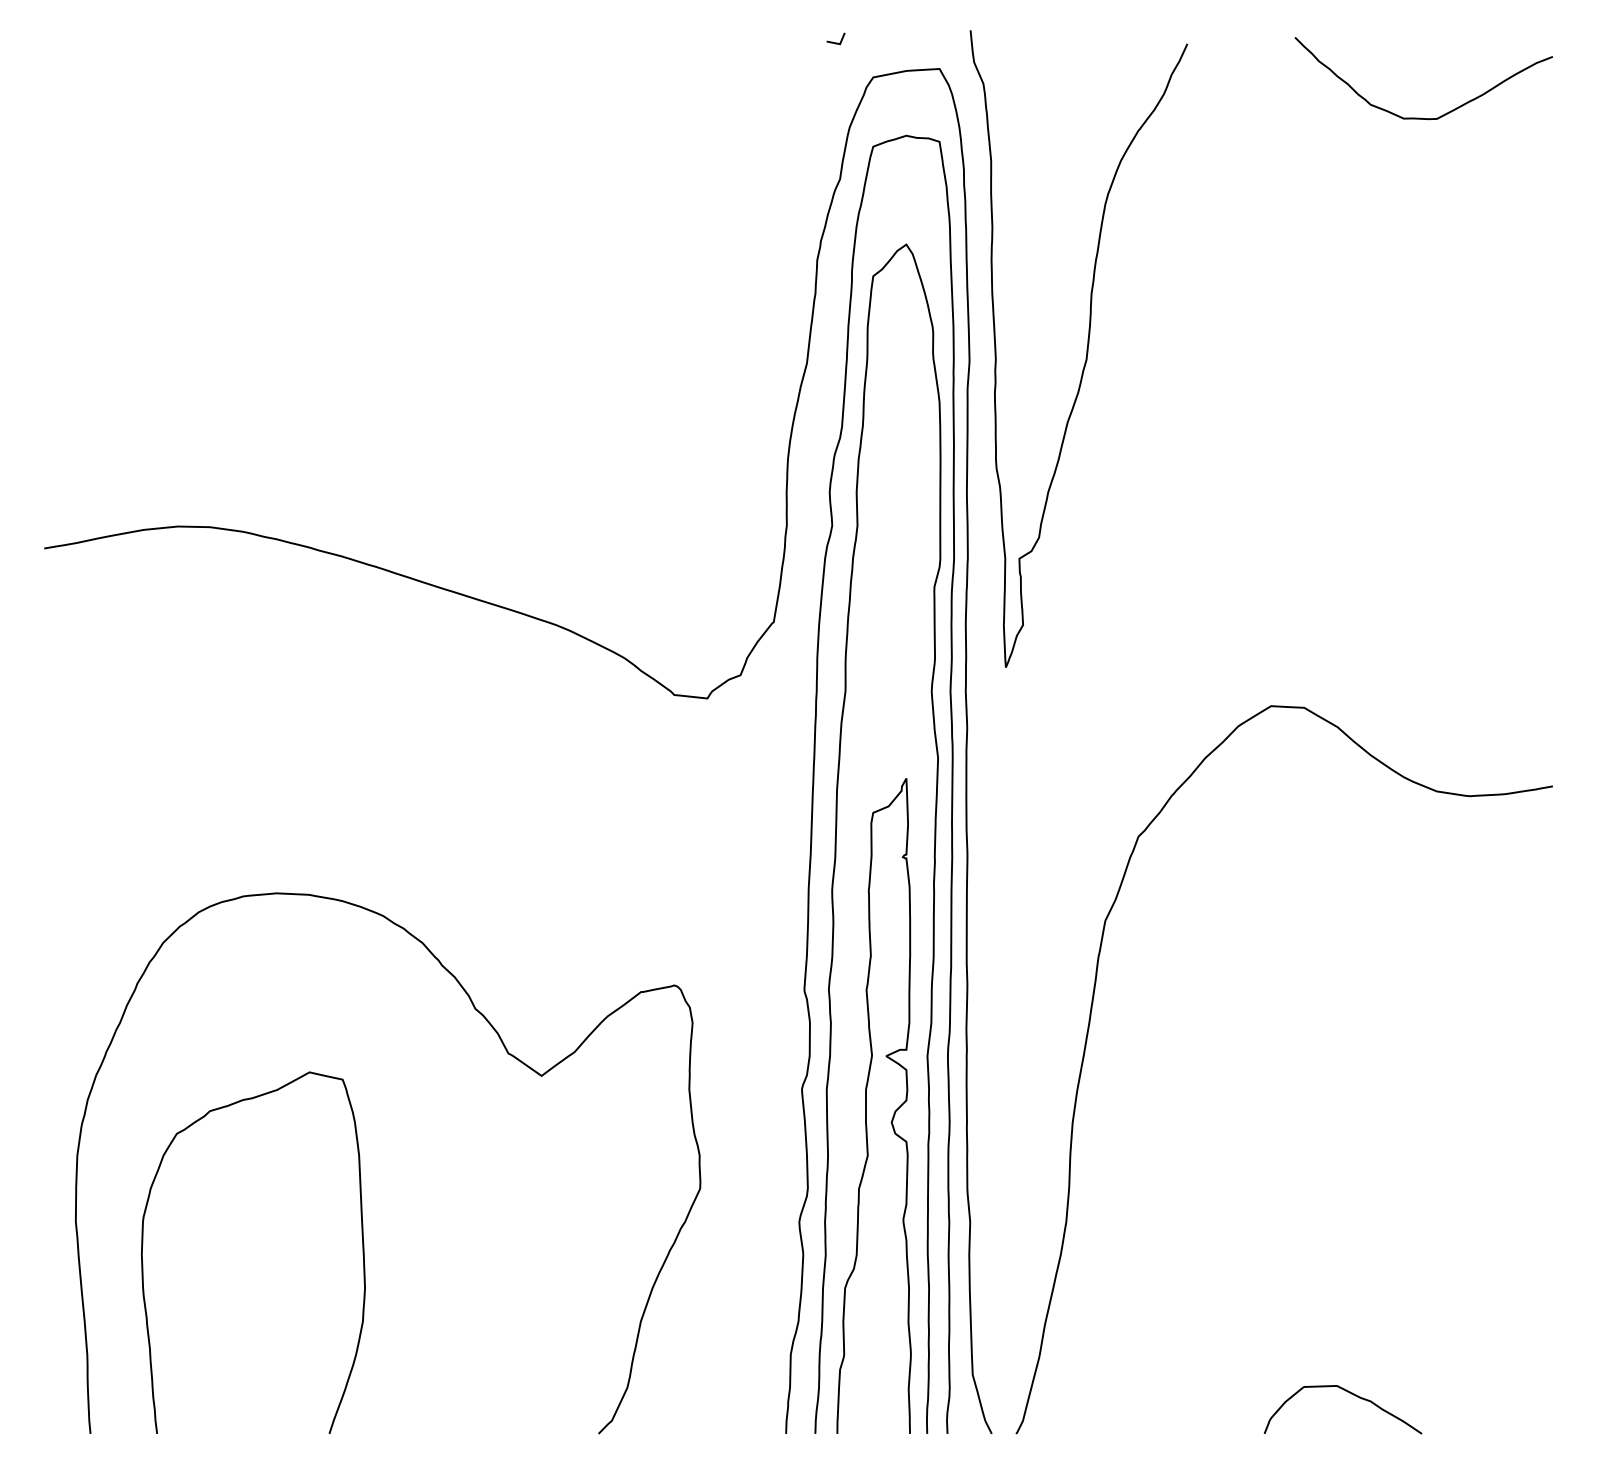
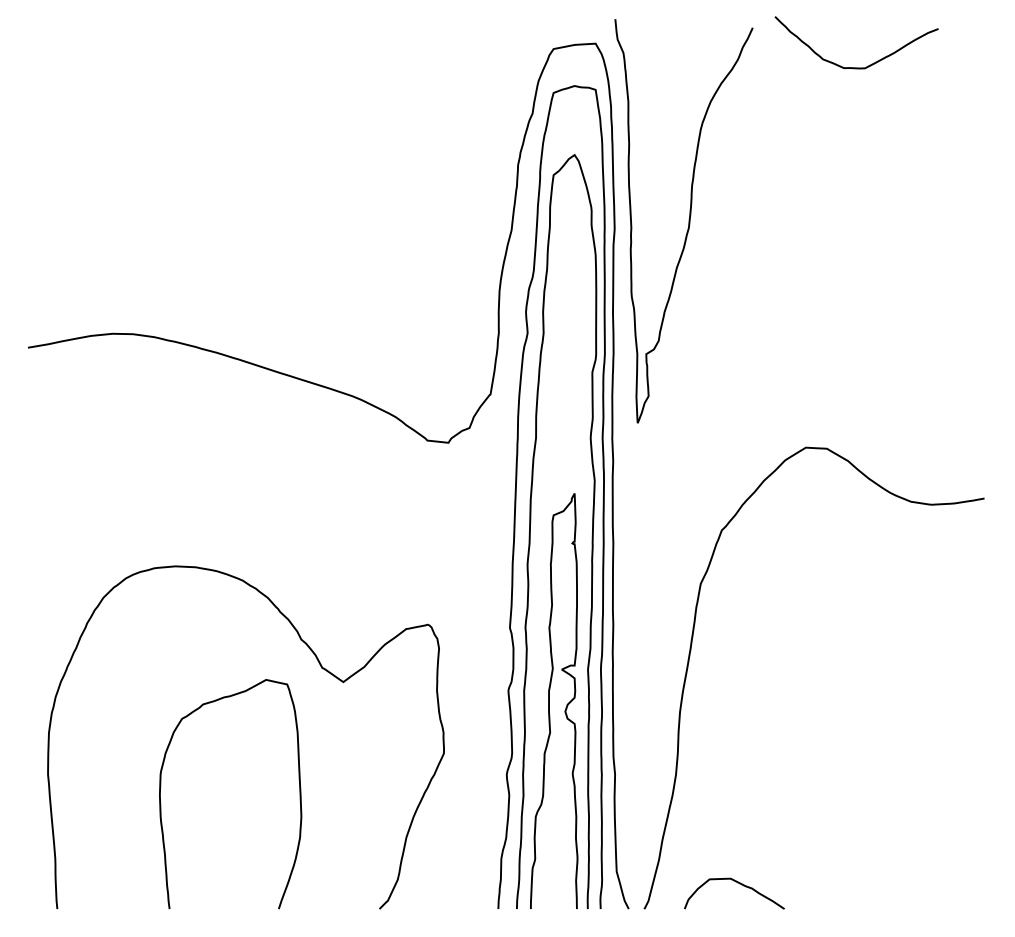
line: (836, 41) -> (530, 26), removed
curve: (1423, 117) -> (856, 67), moved
curve: (362, 1253) -> (299, 794), moved
curve: (1350, 1395) -> (739, 884), moved

